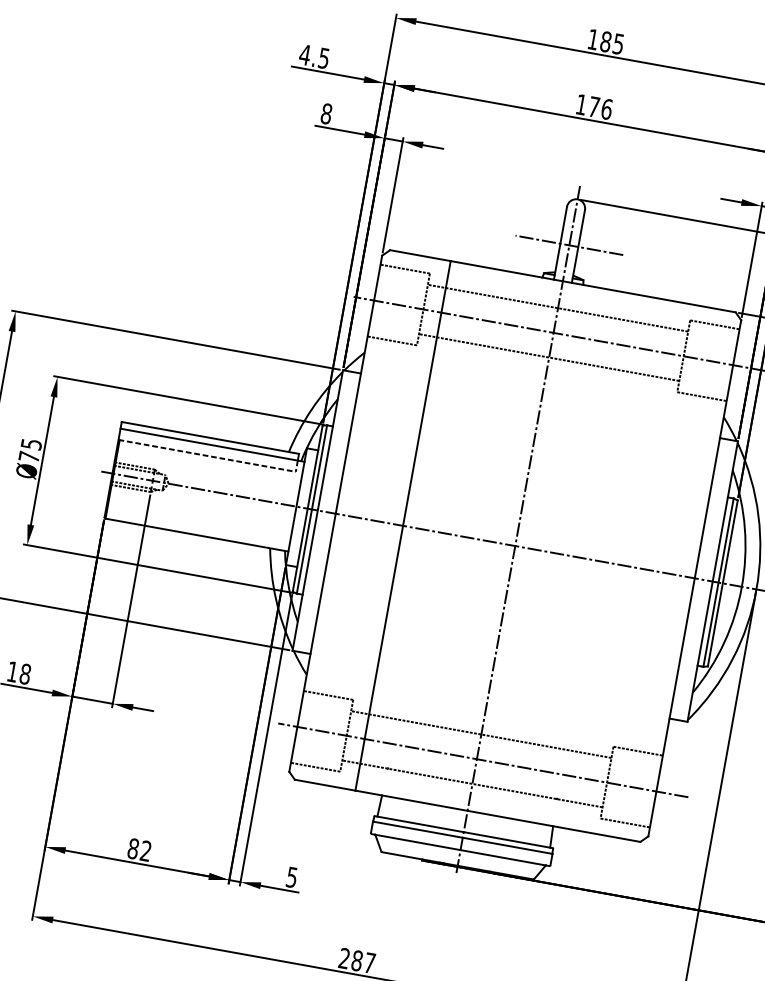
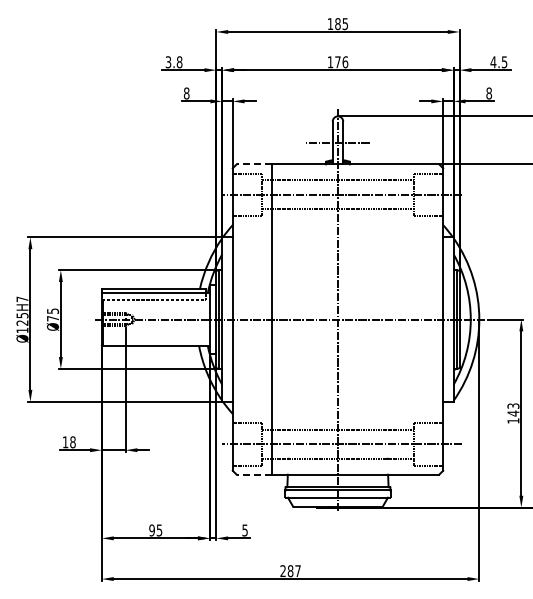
text: (313, 56) -> (173, 62), 4.5 -> 3.8
line: (420, 255) -> (254, 164), solid -> dashed
line: (325, 784) -> (254, 474), solid -> dashed
text: (139, 850) -> (155, 530), 82 -> 95

